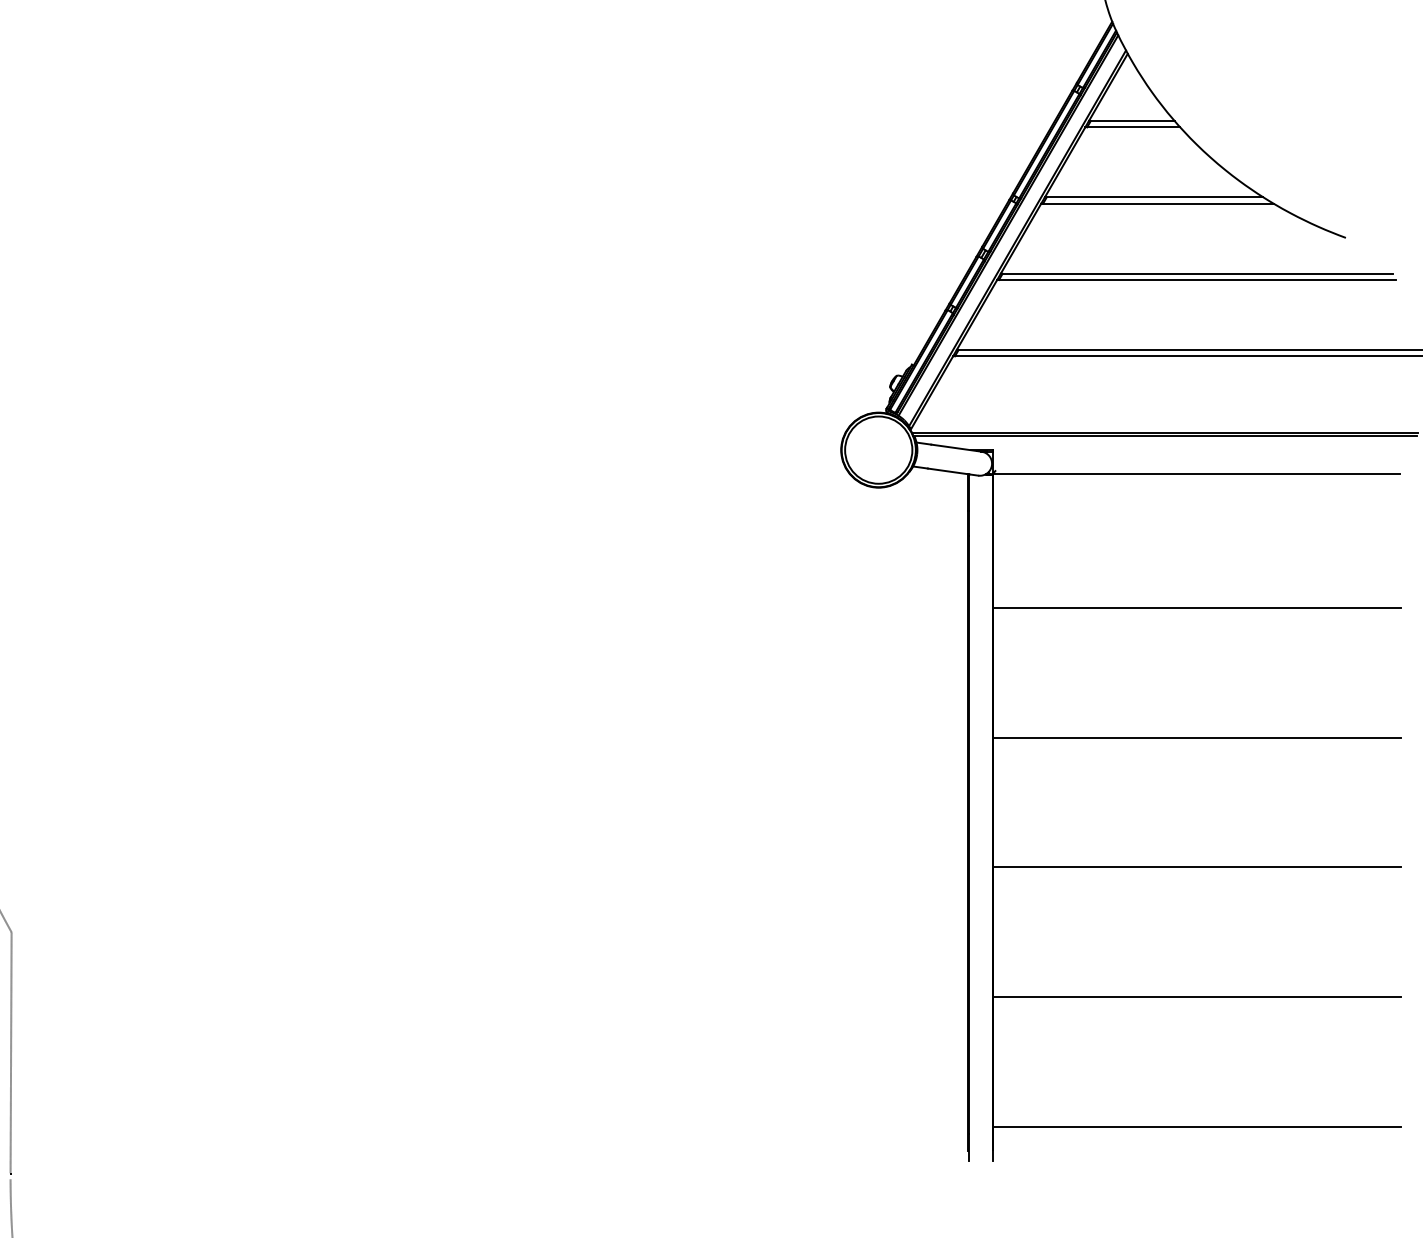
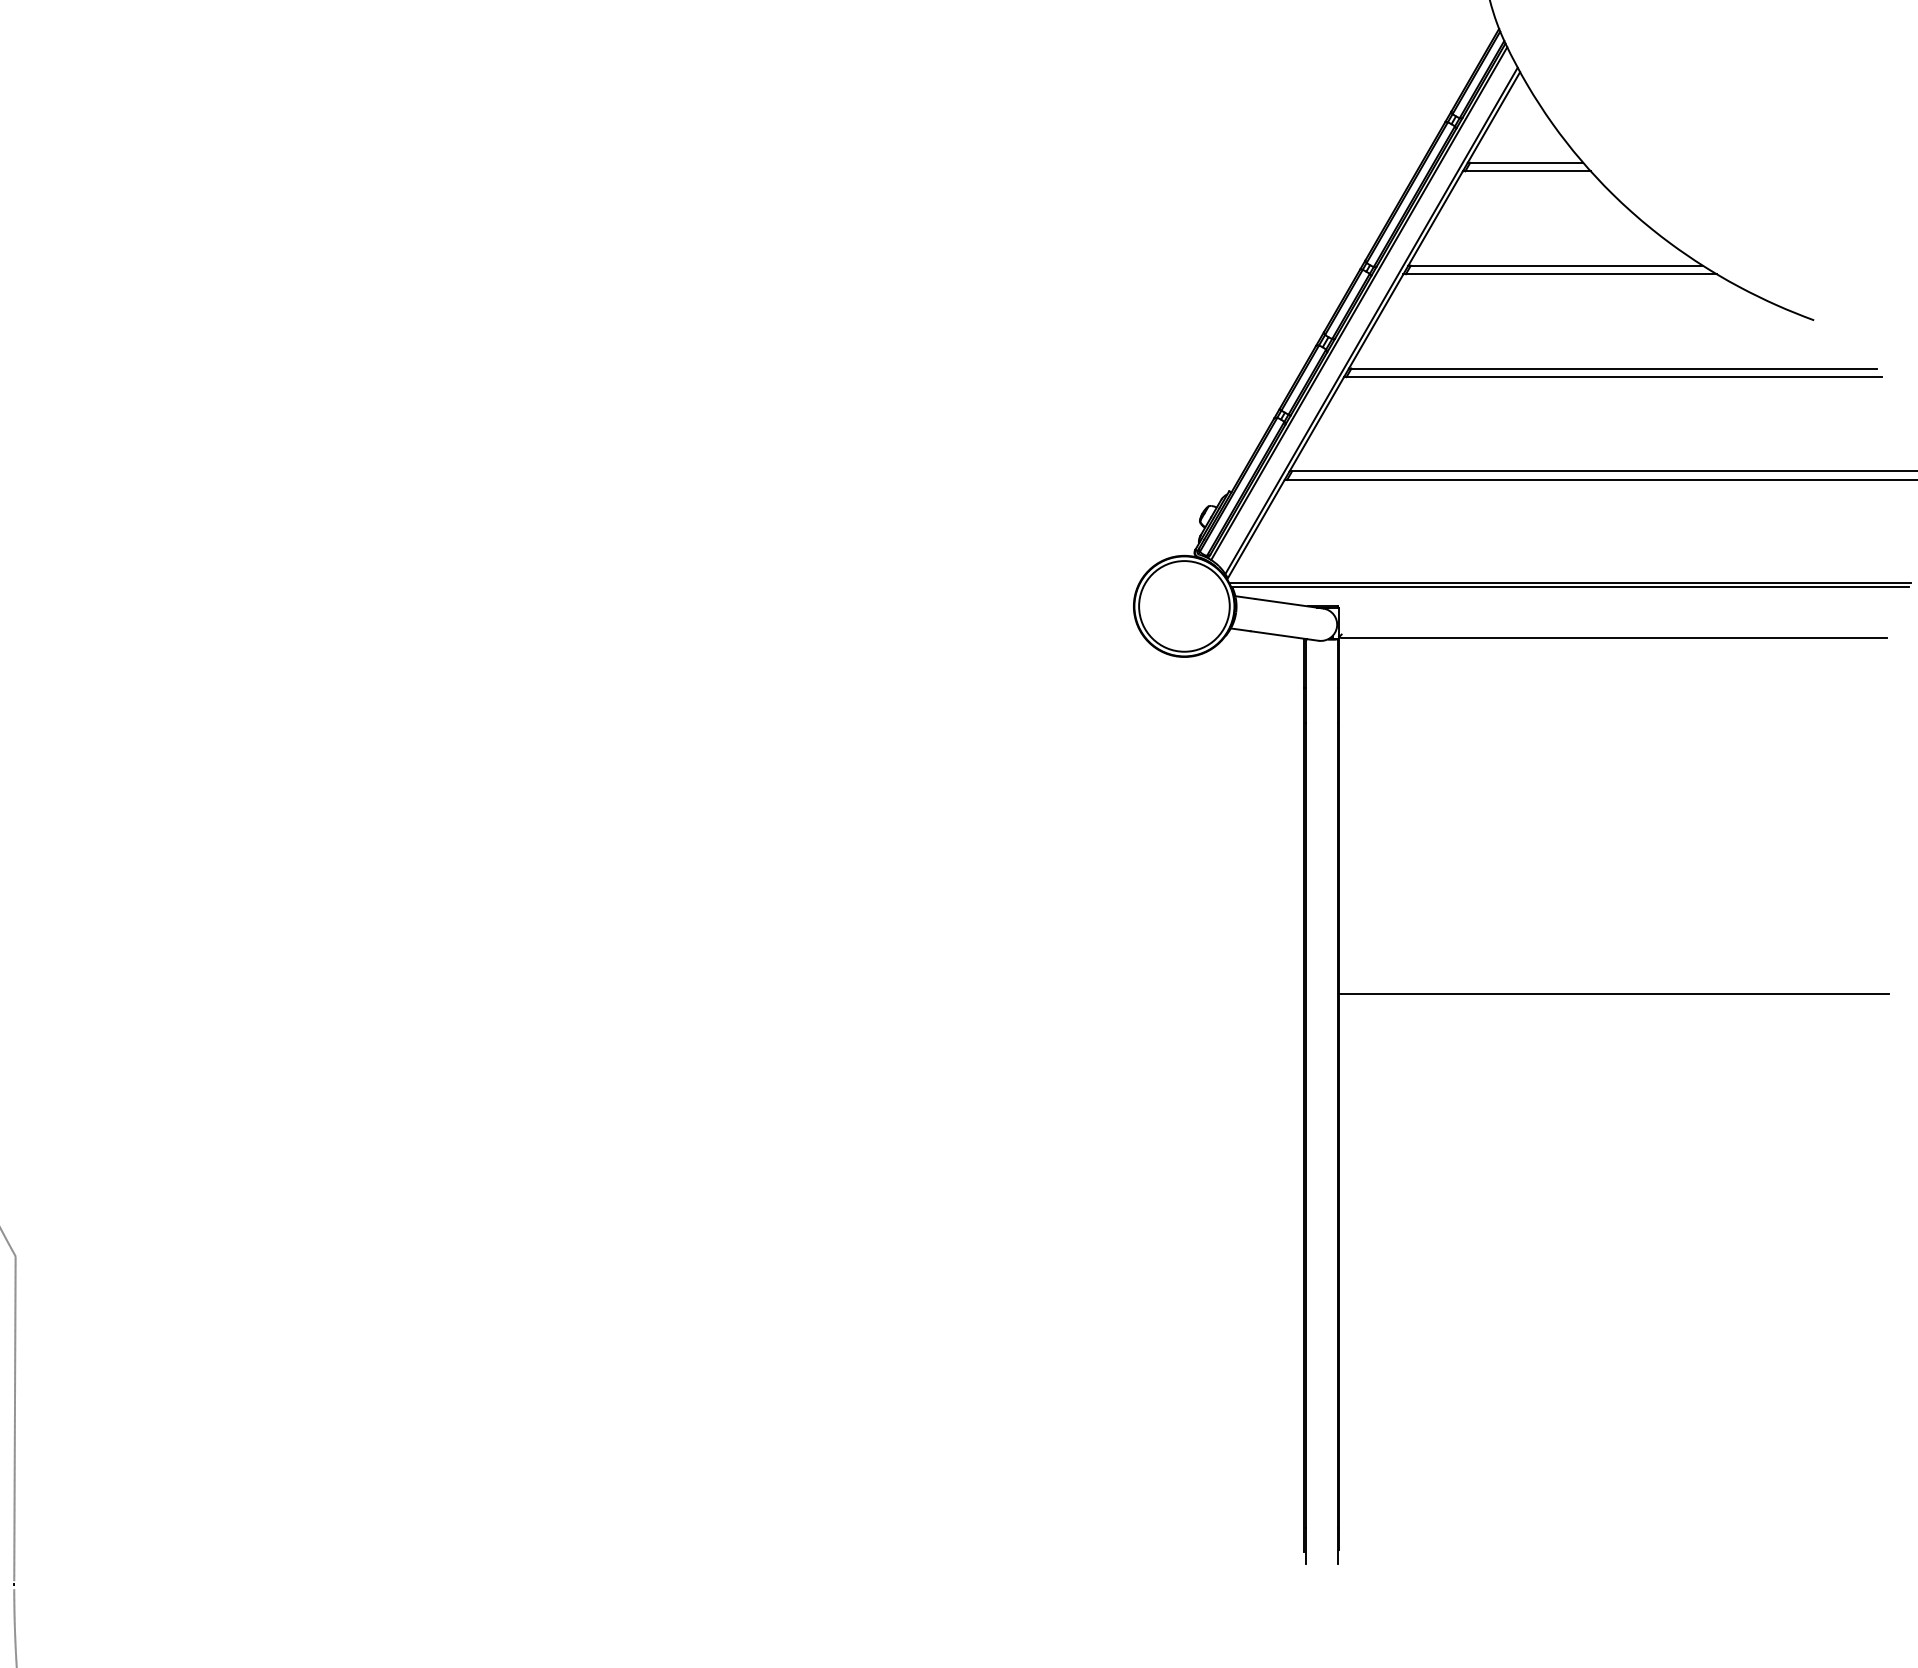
line: (1197, 607) -> (1613, 818), removed
line: (1197, 867) -> (1613, 1168), removed
line: (1197, 997) -> (1613, 1344), removed
line: (1197, 1127) -> (1613, 1519), removed

